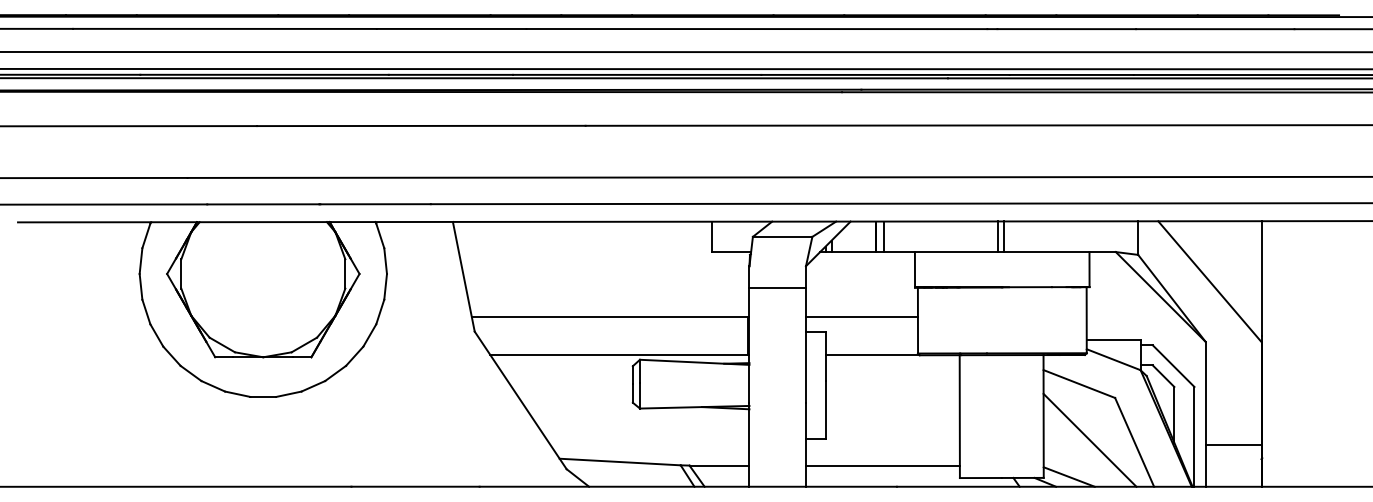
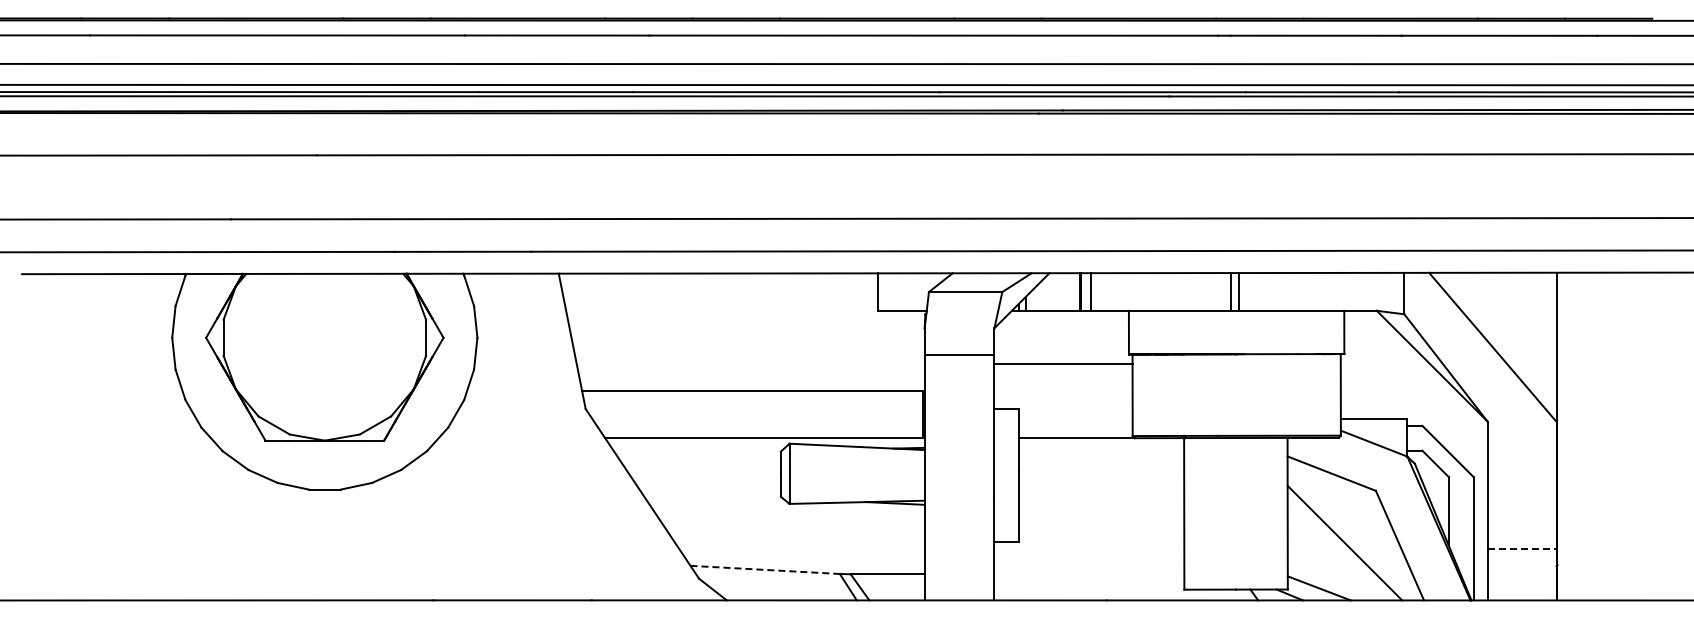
line: (861, 317) -> (1063, 364), moved
line: (1233, 444) -> (1522, 548), solid -> dashed
line: (620, 461) -> (765, 569), solid -> dashed
line: (883, 465) -> (1089, 574), removed

